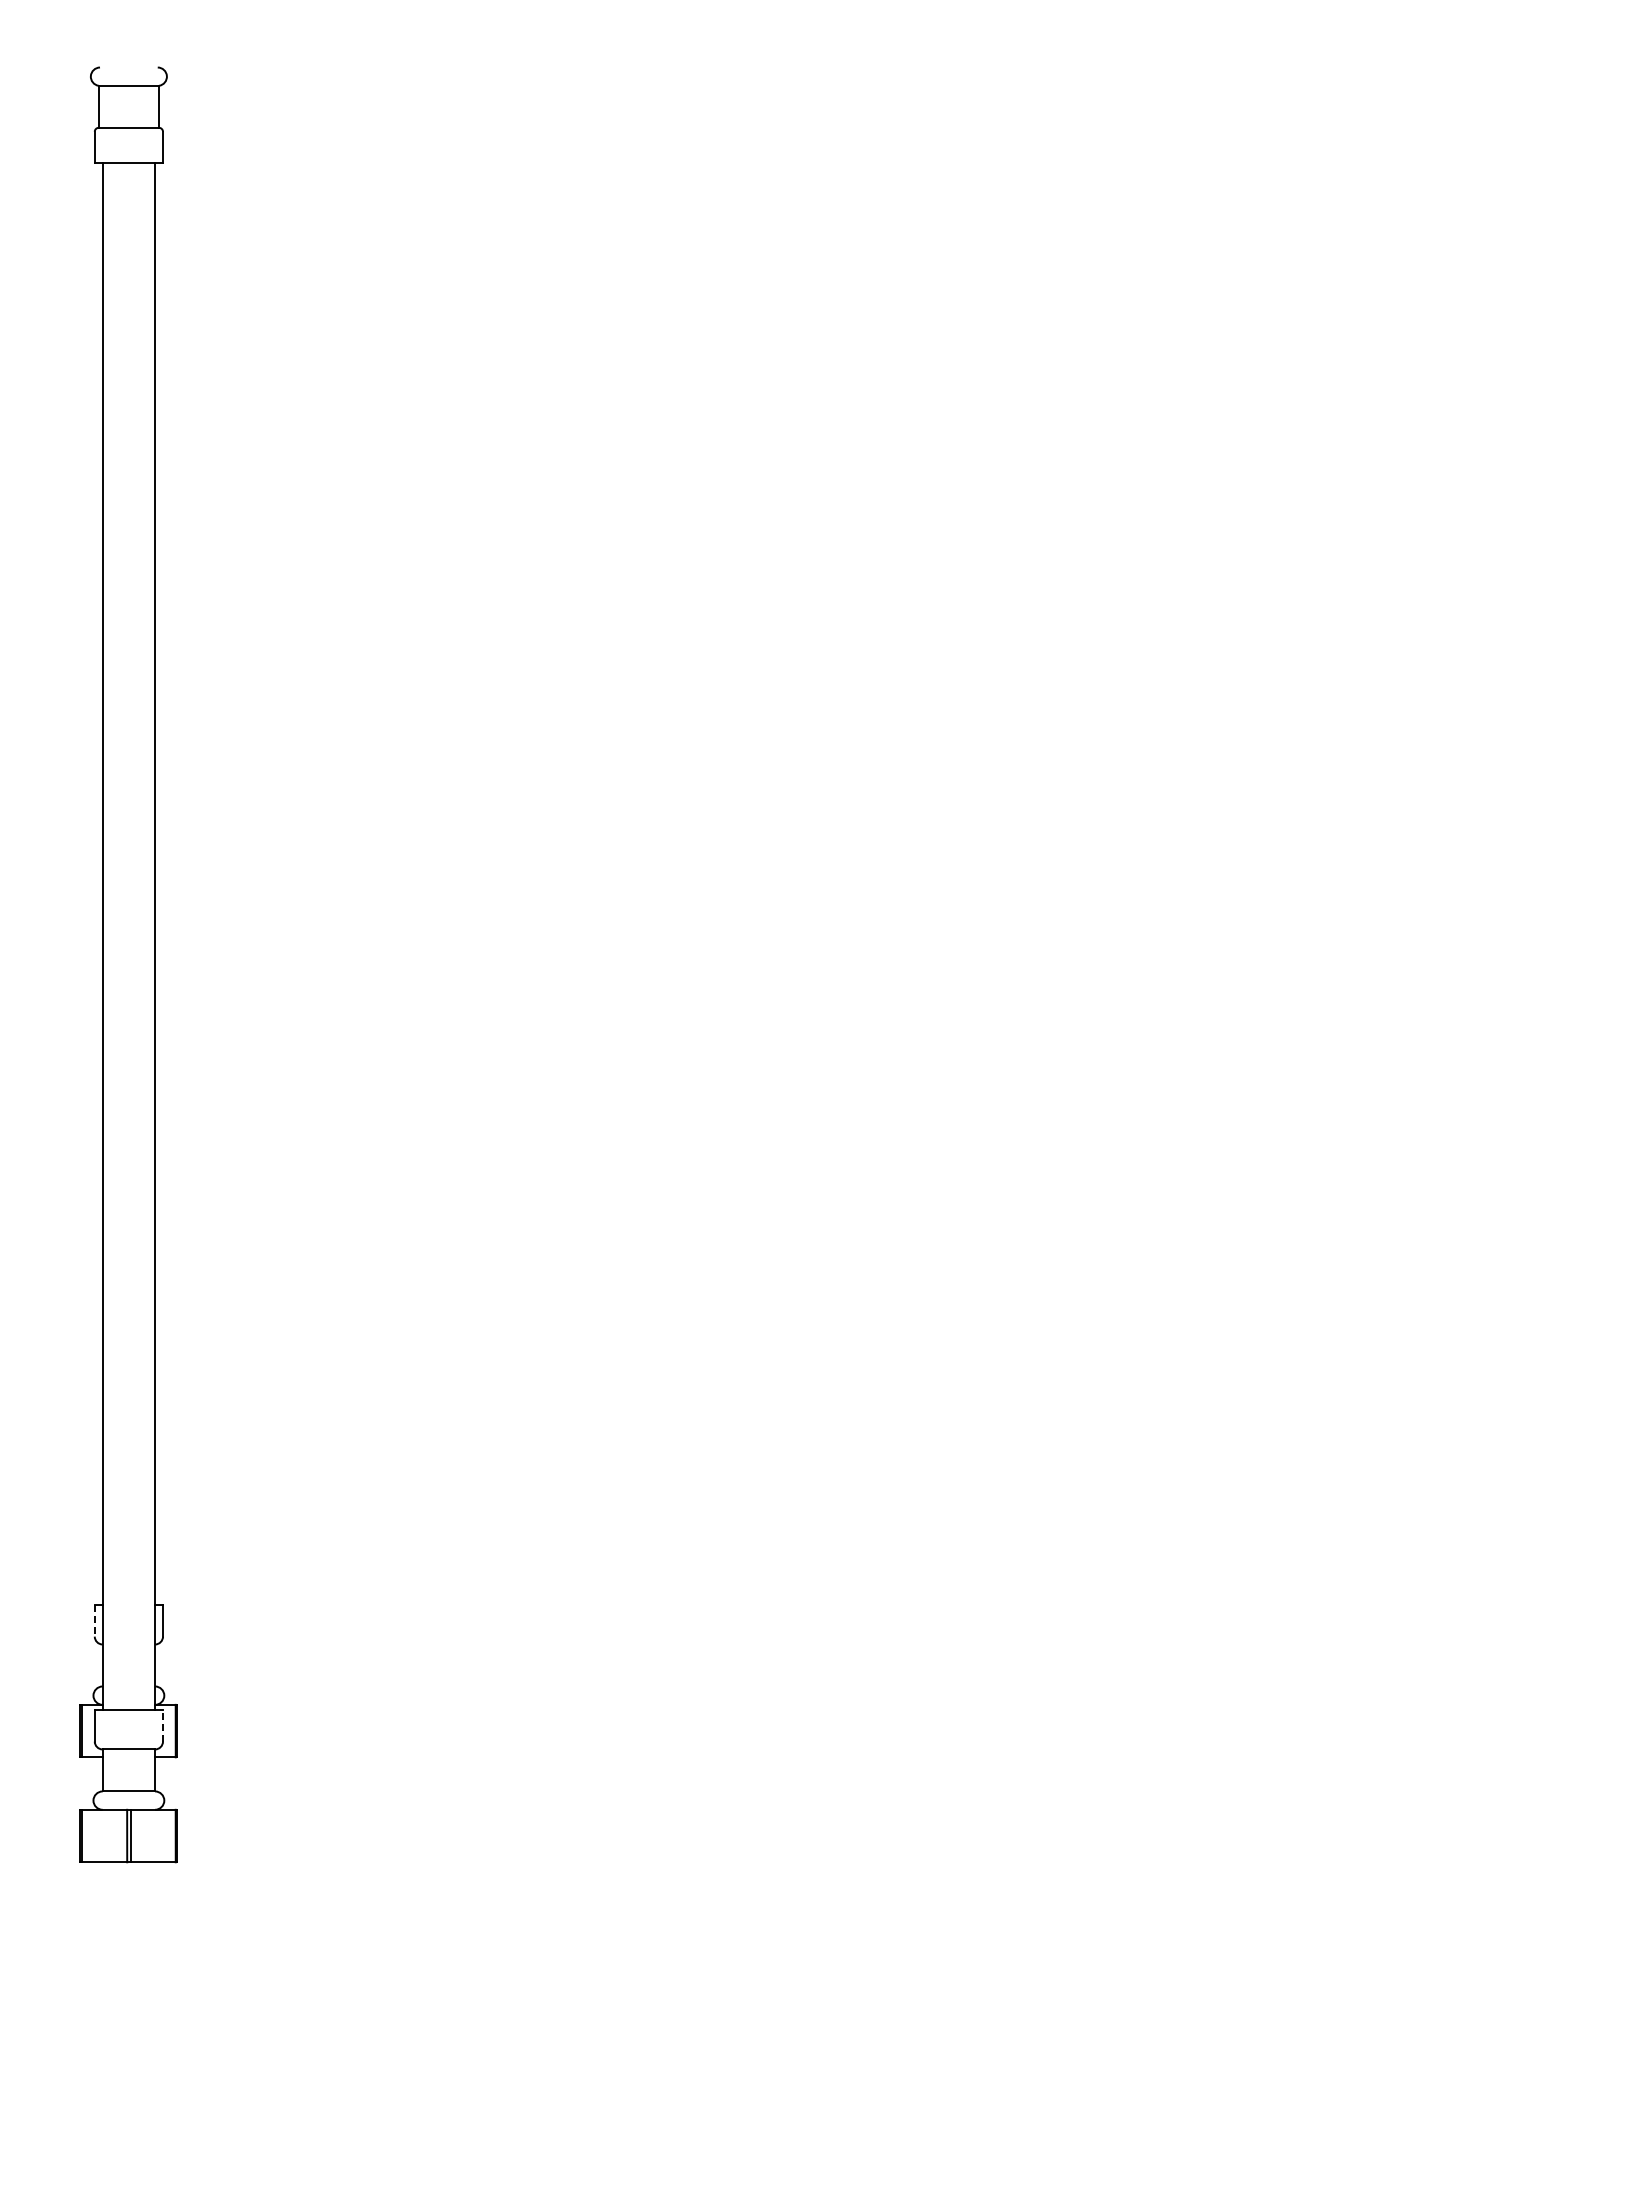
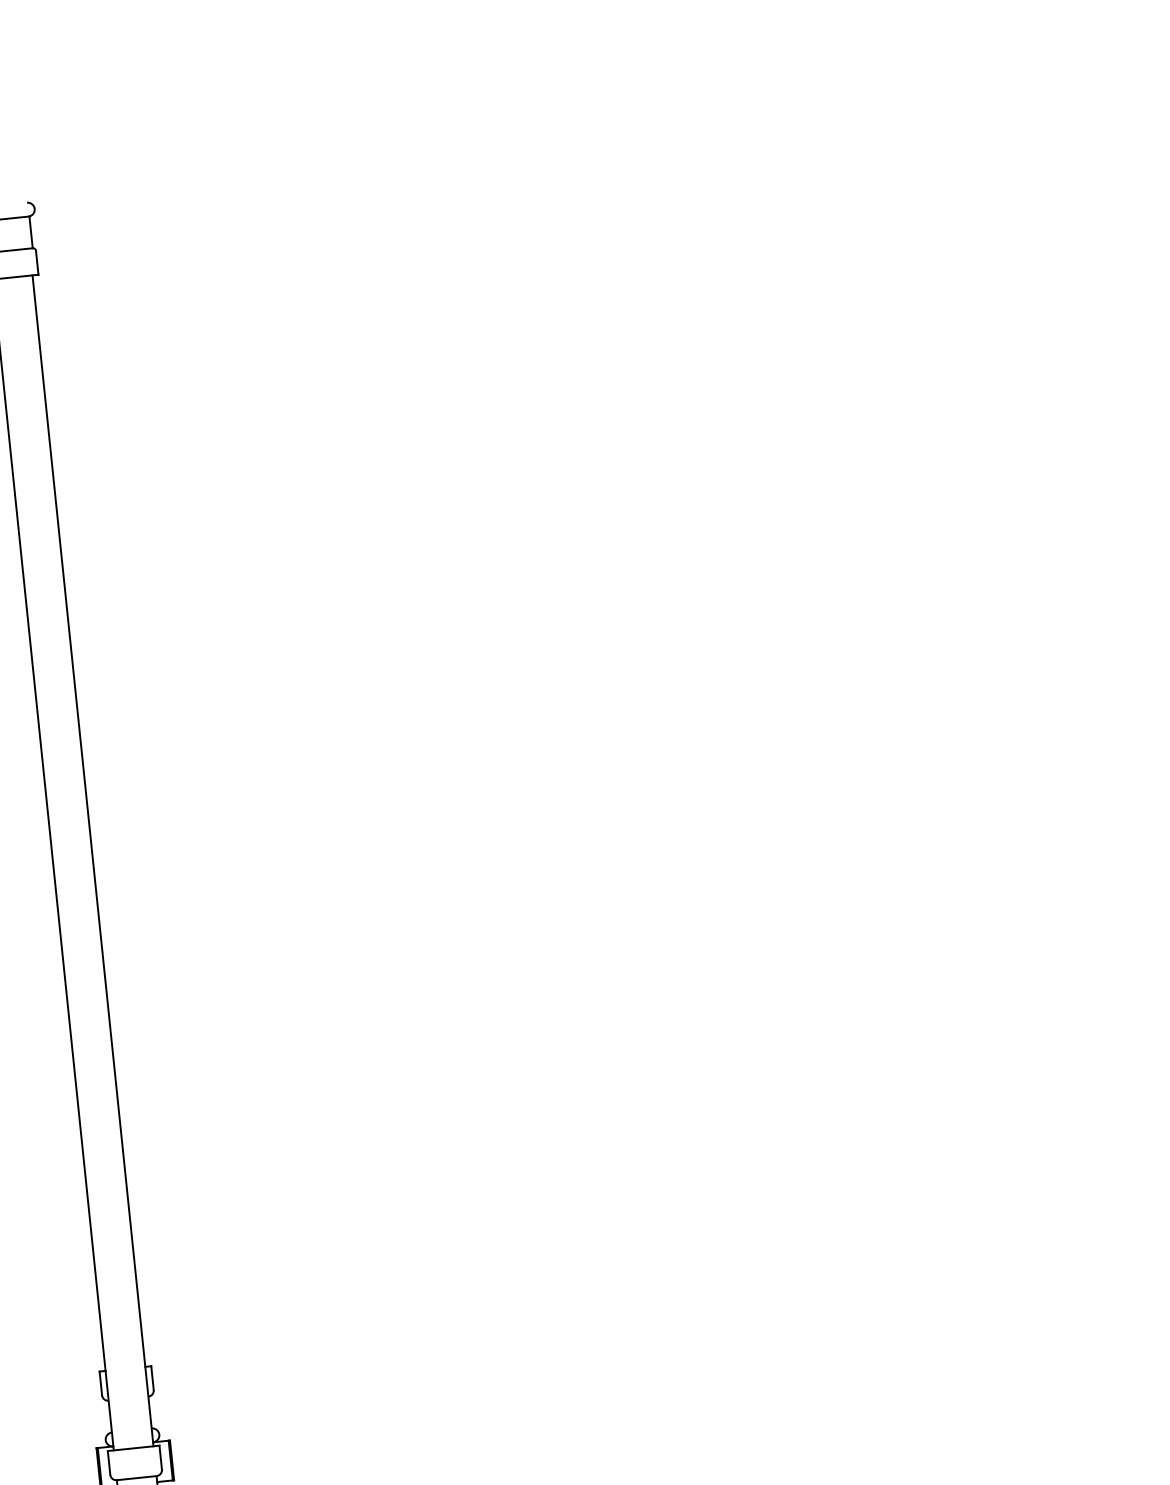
line: (94, 1620) -> (100, 1383), dashed -> solid
line: (163, 1725) -> (161, 1457), dashed -> solid

